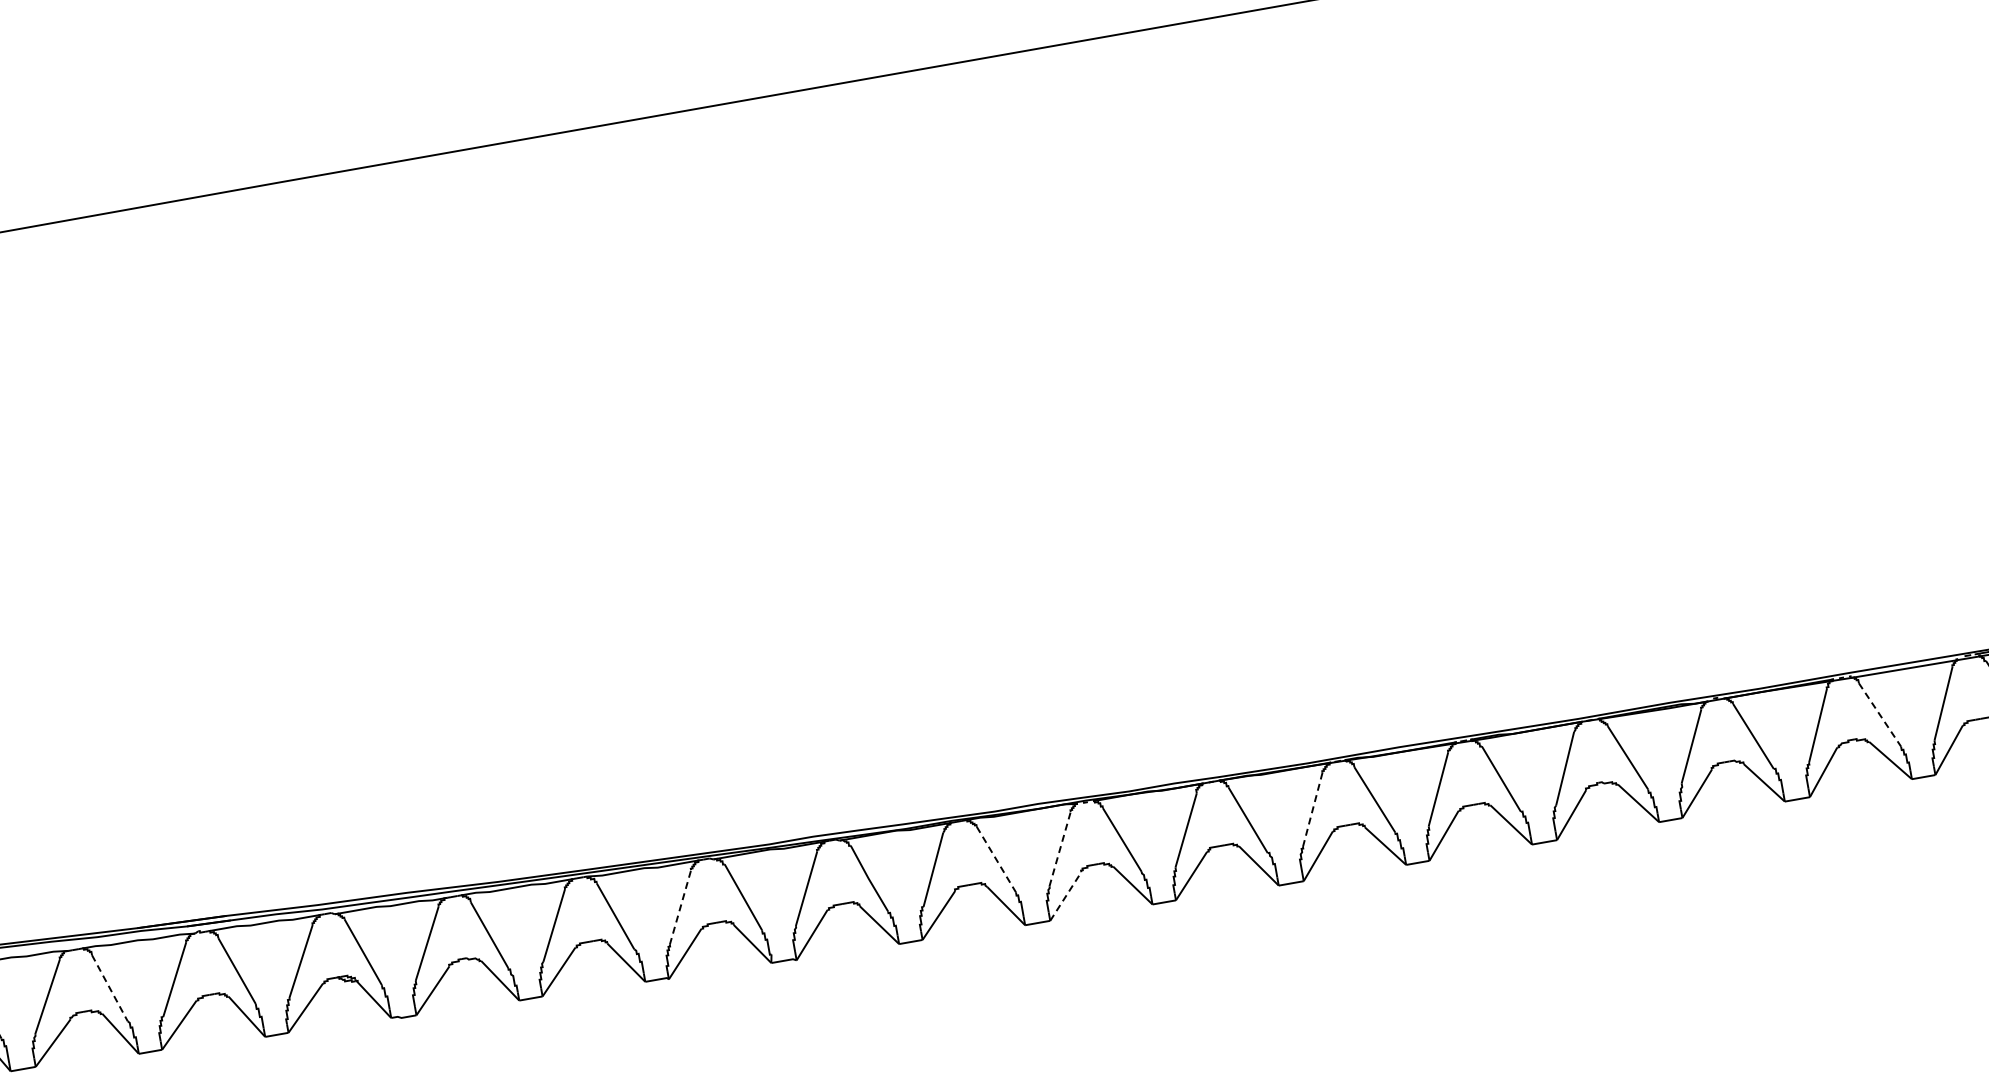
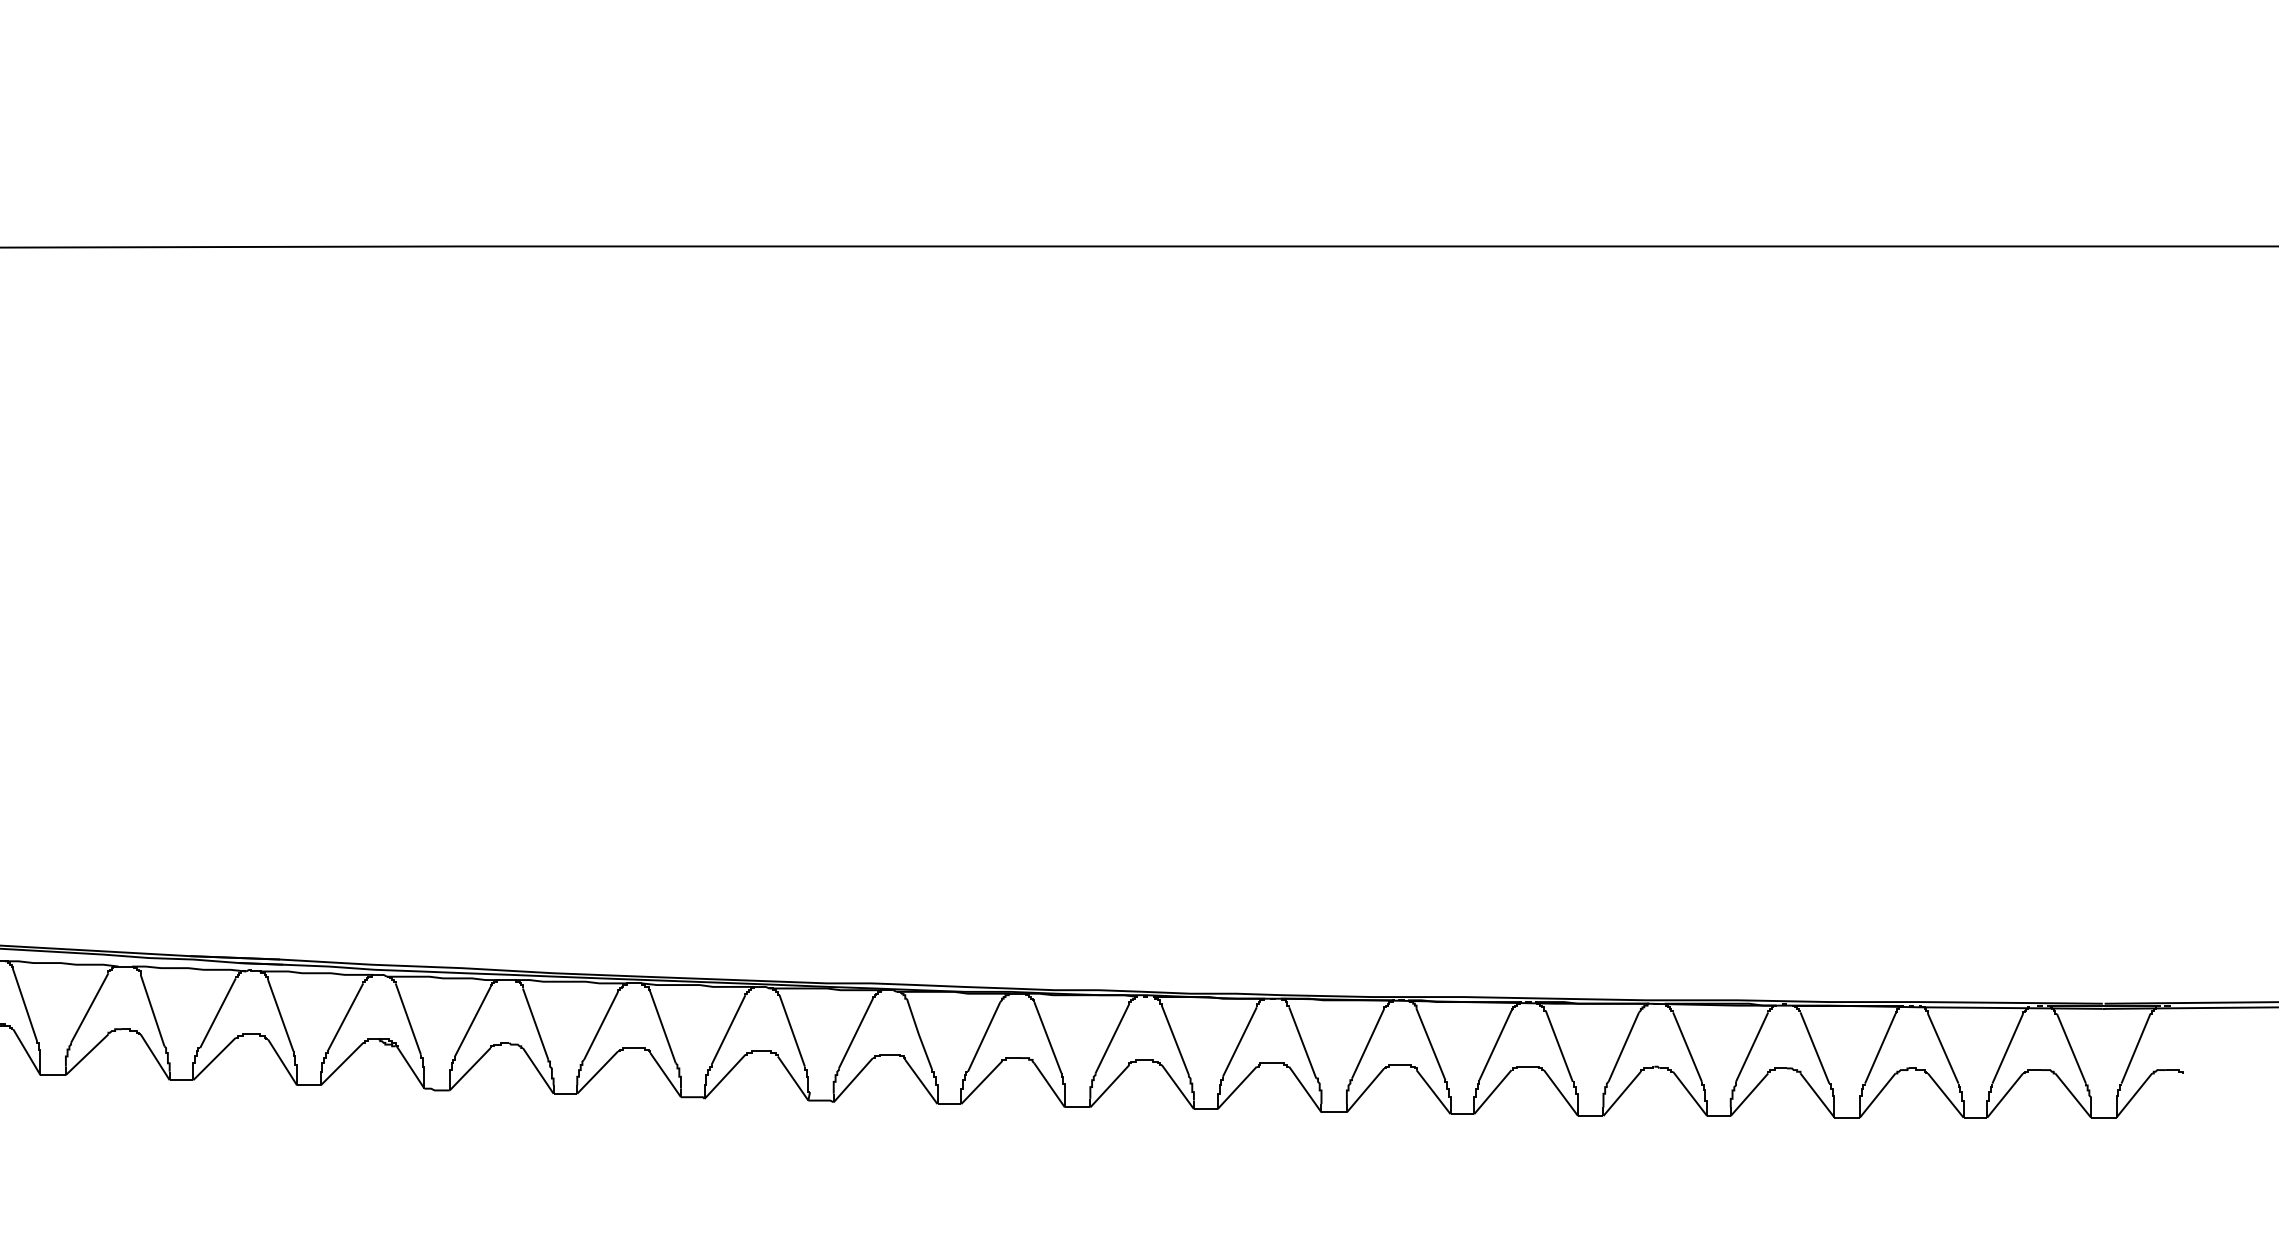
line: (1880, 715) -> (1943, 1049), dashed -> solid
line: (1313, 809) -> (1368, 1043), dashed -> solid
line: (1060, 849) -> (1112, 1038), dashed -> solid
line: (997, 860) -> (1048, 1038), dashed -> solid
line: (1065, 896) -> (1109, 1086), dashed -> solid
line: (680, 907) -> (728, 1030), dashed -> solid
line: (109, 988) -> (152, 1010), dashed -> solid

